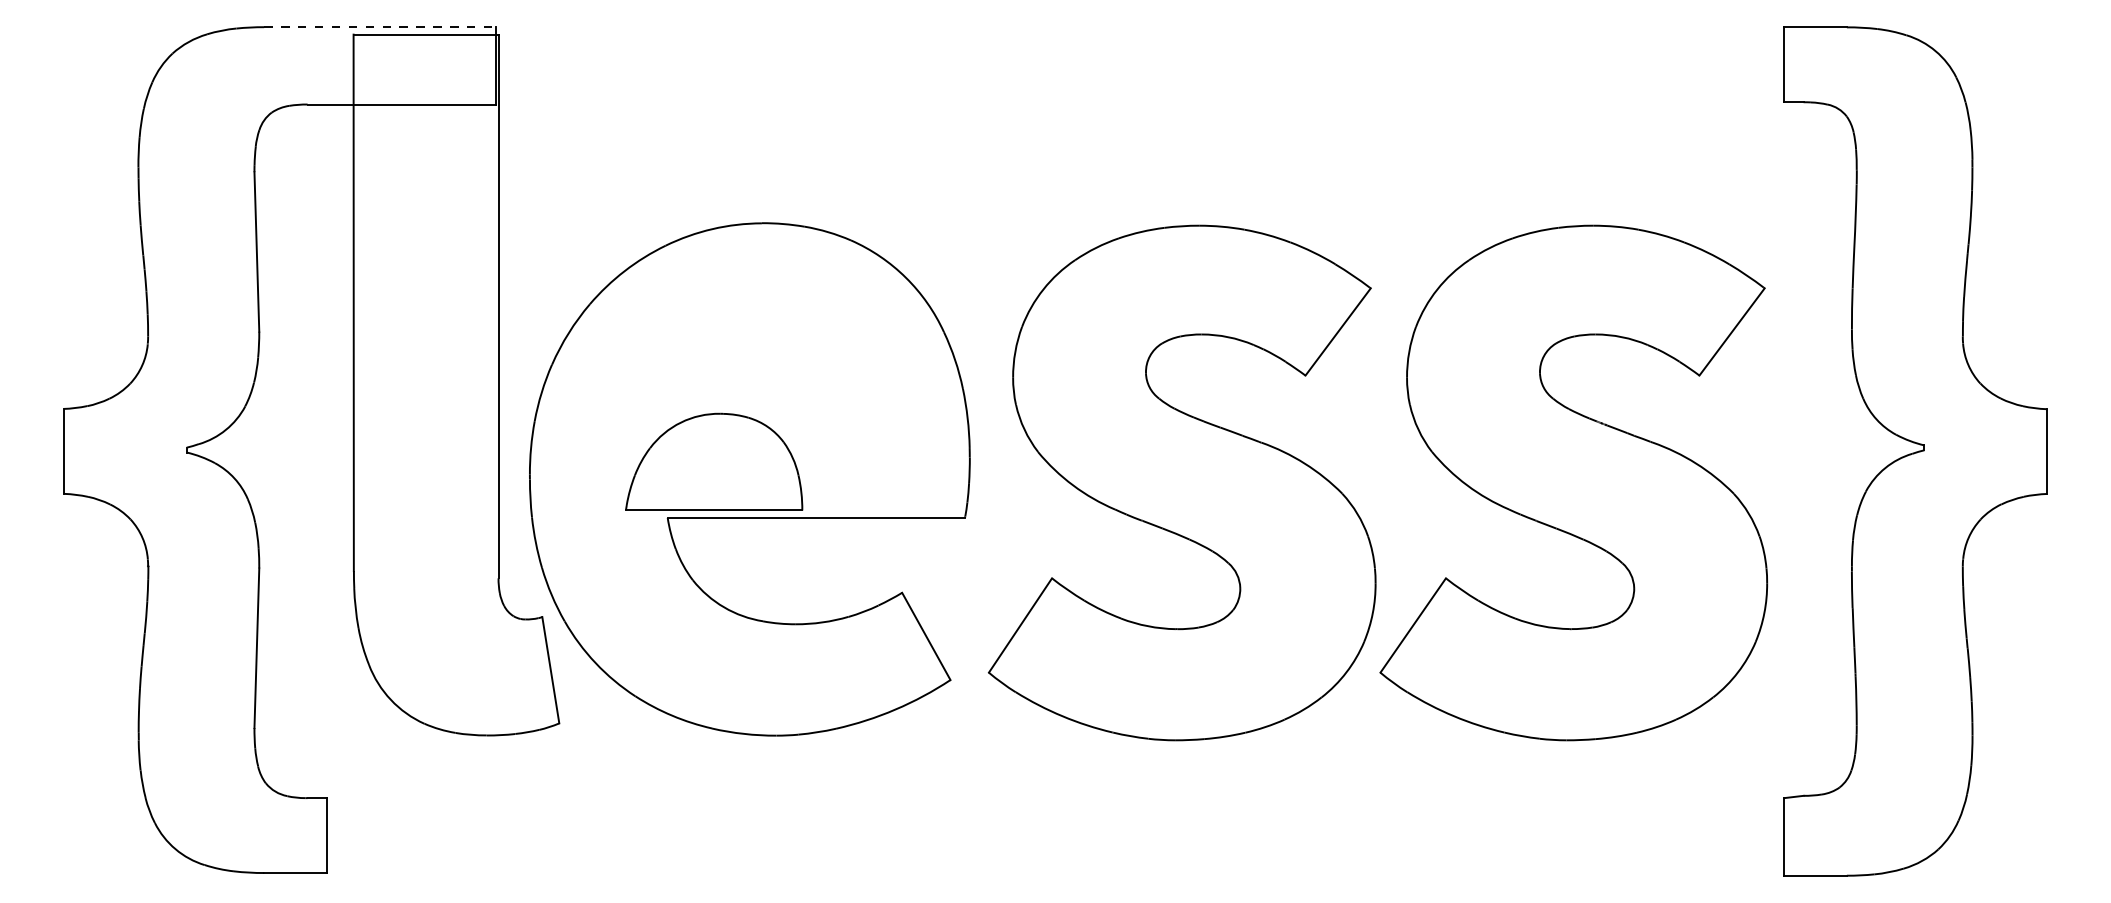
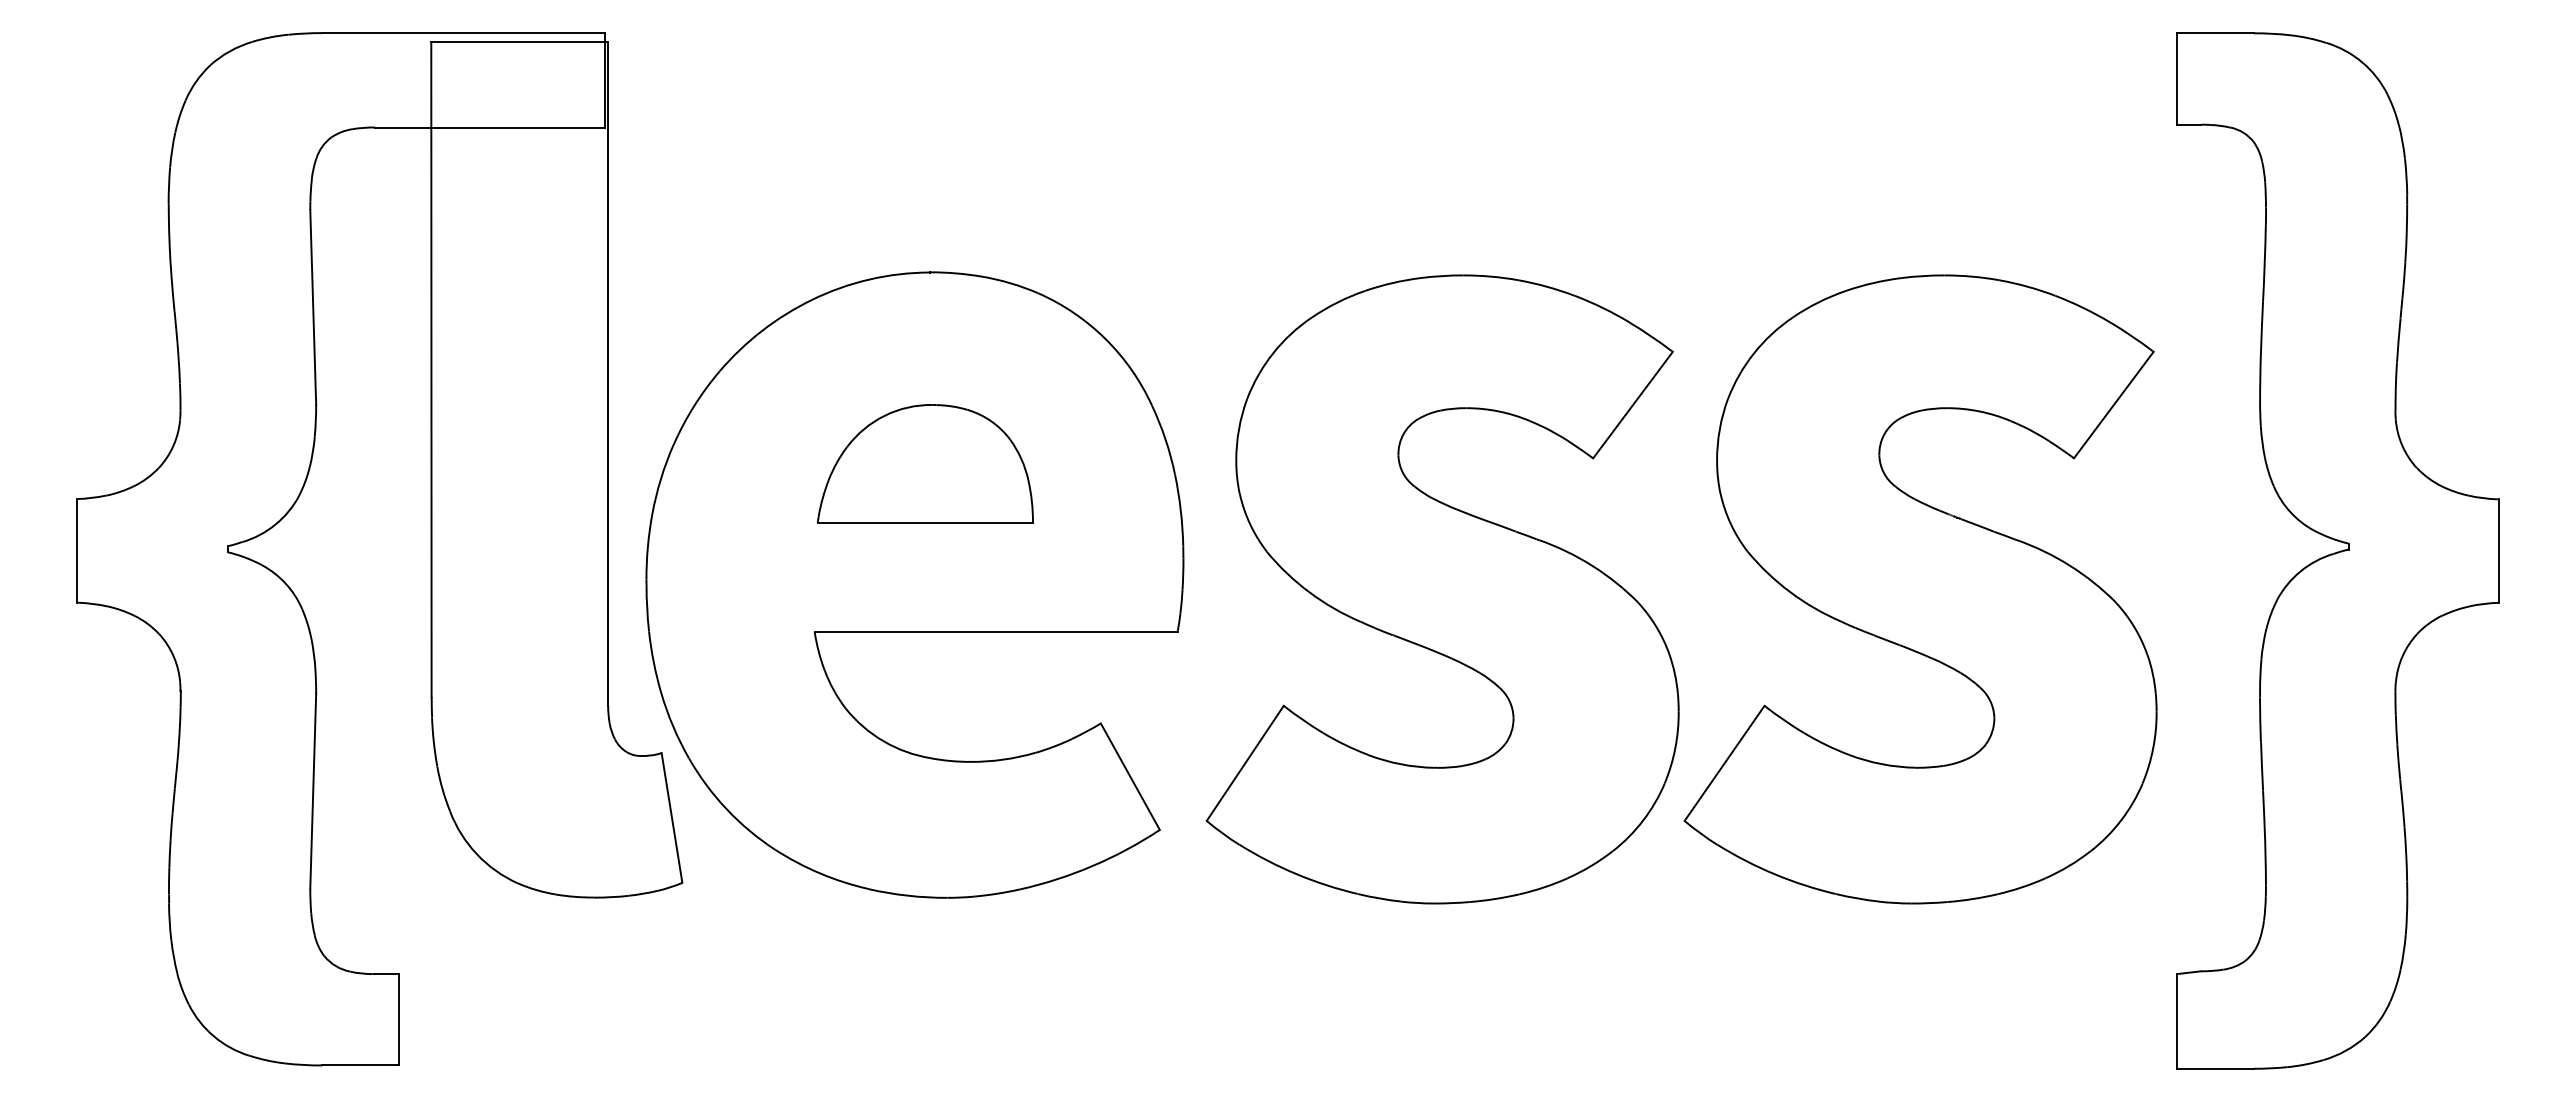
line: (379, 27) -> (463, 33), dashed -> solid
part: (713, 461) -> (924, 463), moved

